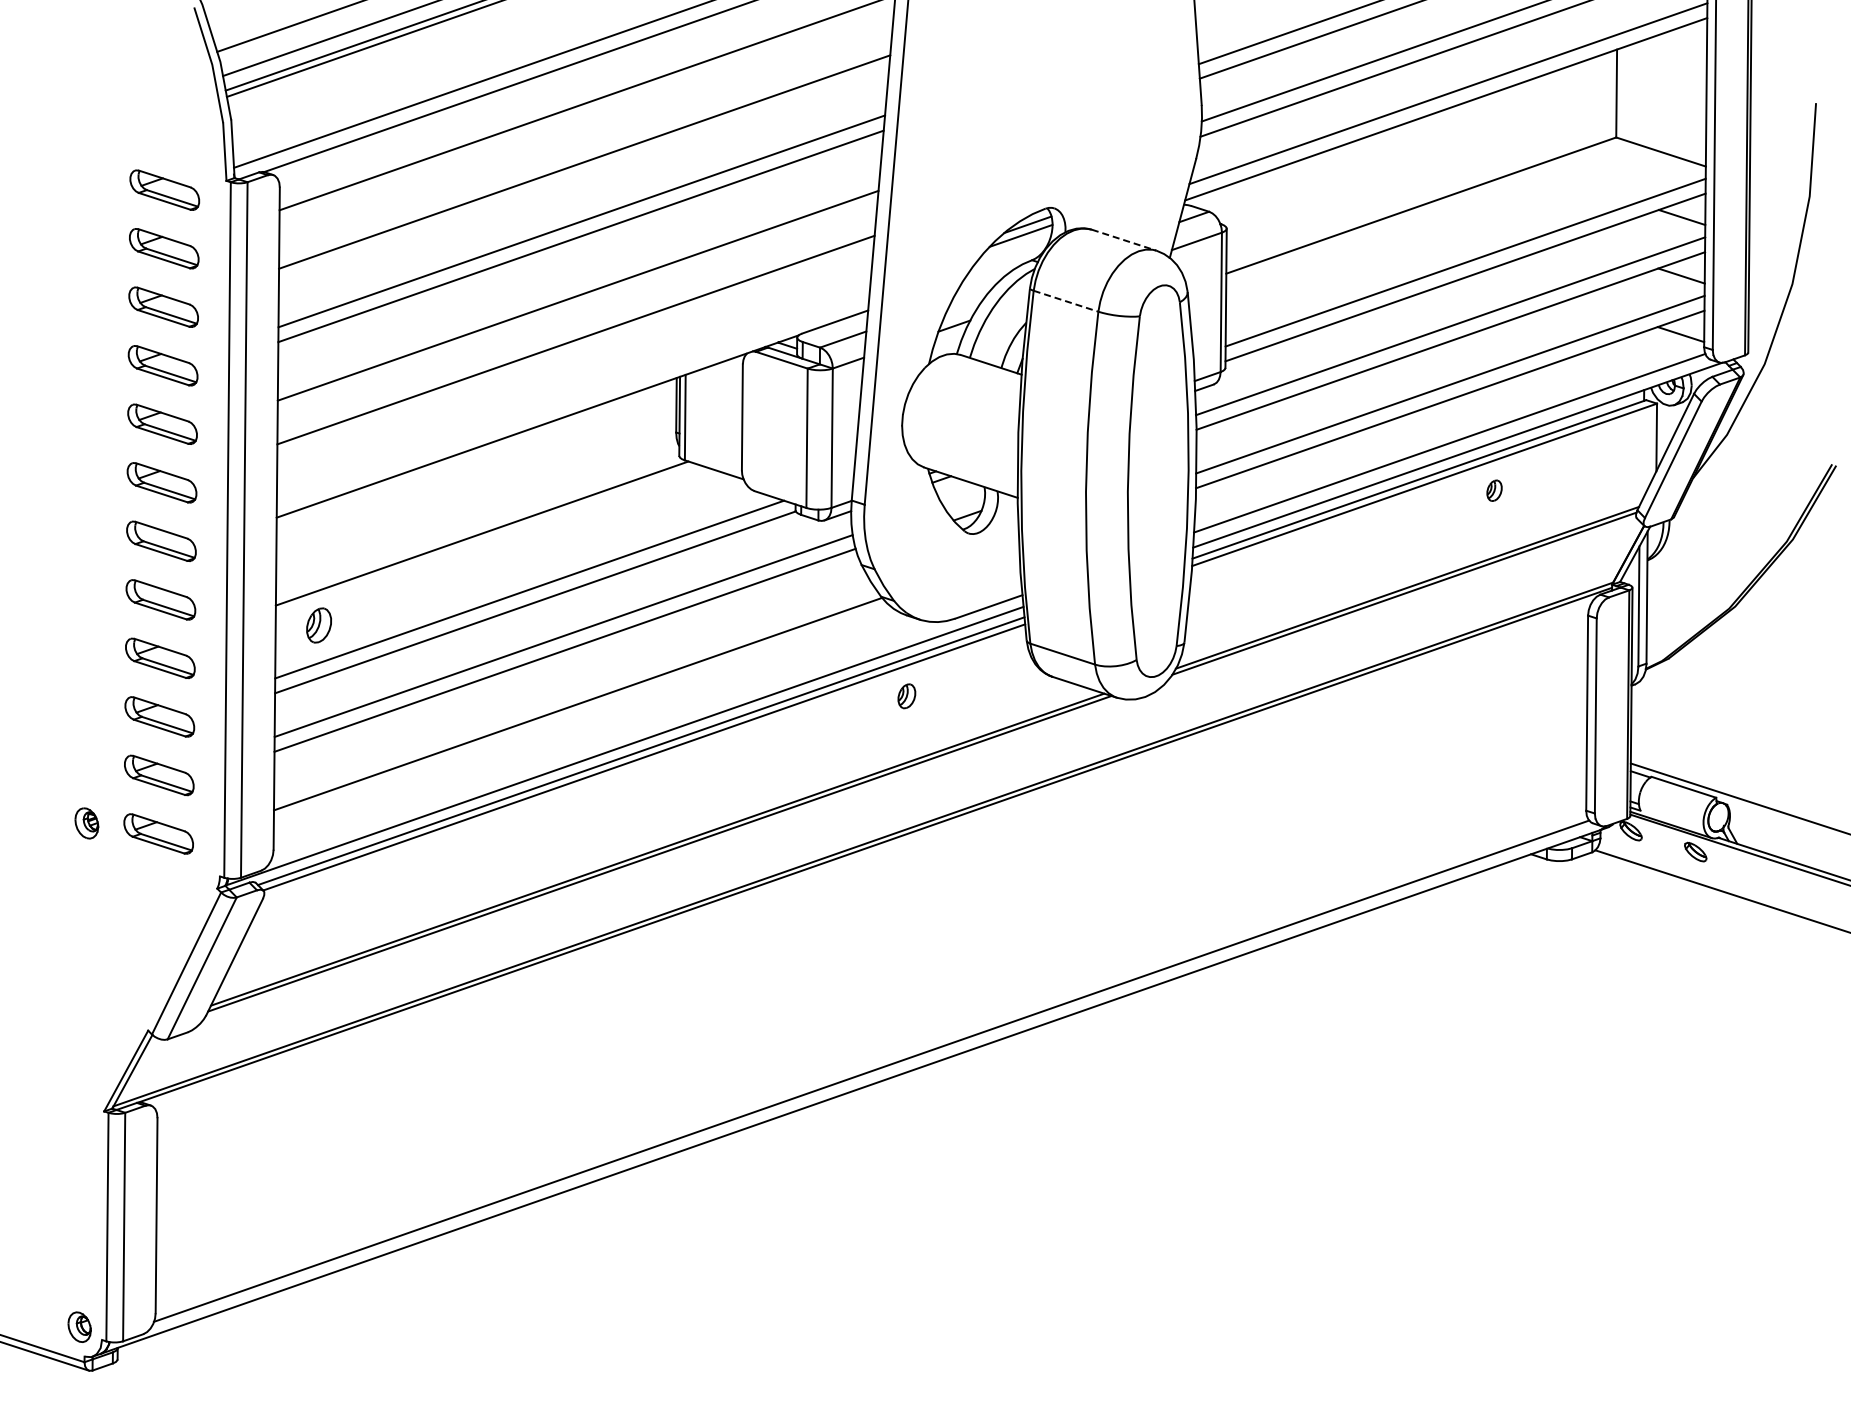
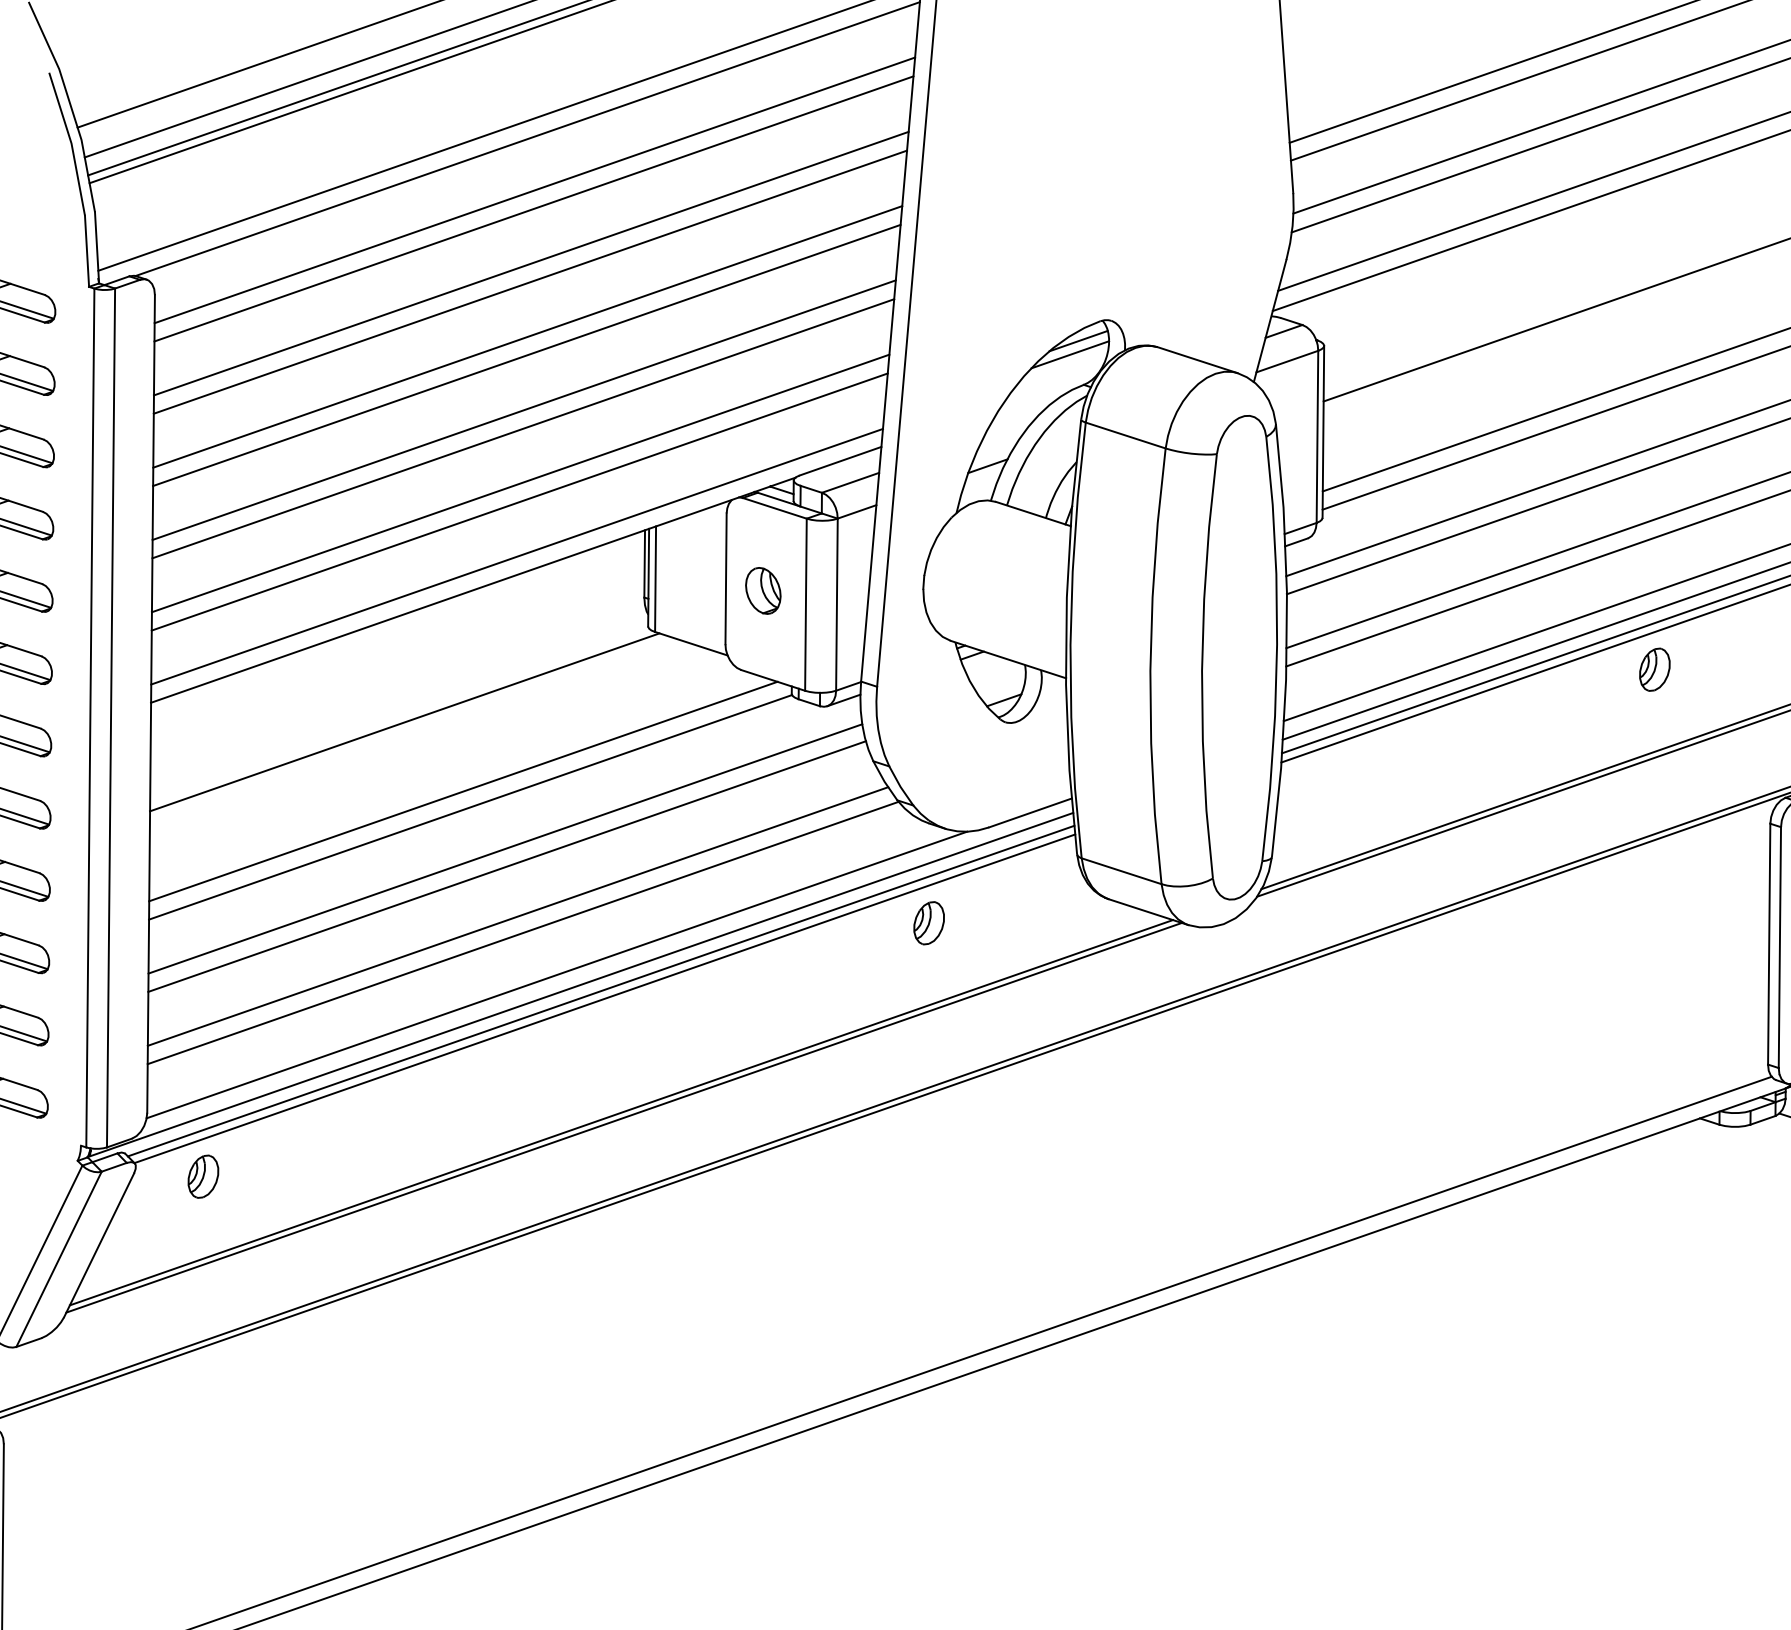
line: (586, 117) -> (533, 208), added
line: (583, 176) -> (529, 281), added
line: (1124, 240) -> (1197, 360), dashed -> solid
line: (578, 280) -> (523, 409), added
line: (1066, 301) -> (1126, 435), dashed -> solid
line: (575, 355) -> (520, 502), added
line: (572, 398) -> (516, 555), added
part: (772, 426) -> (763, 590), added
part: (1494, 490) -> (1654, 669), size x1.67
part: (318, 625) -> (202, 1176), moved
line: (573, 690) -> (517, 916), added
part: (906, 696) -> (928, 923), size x1.43
line: (605, 738) -> (557, 975), added

